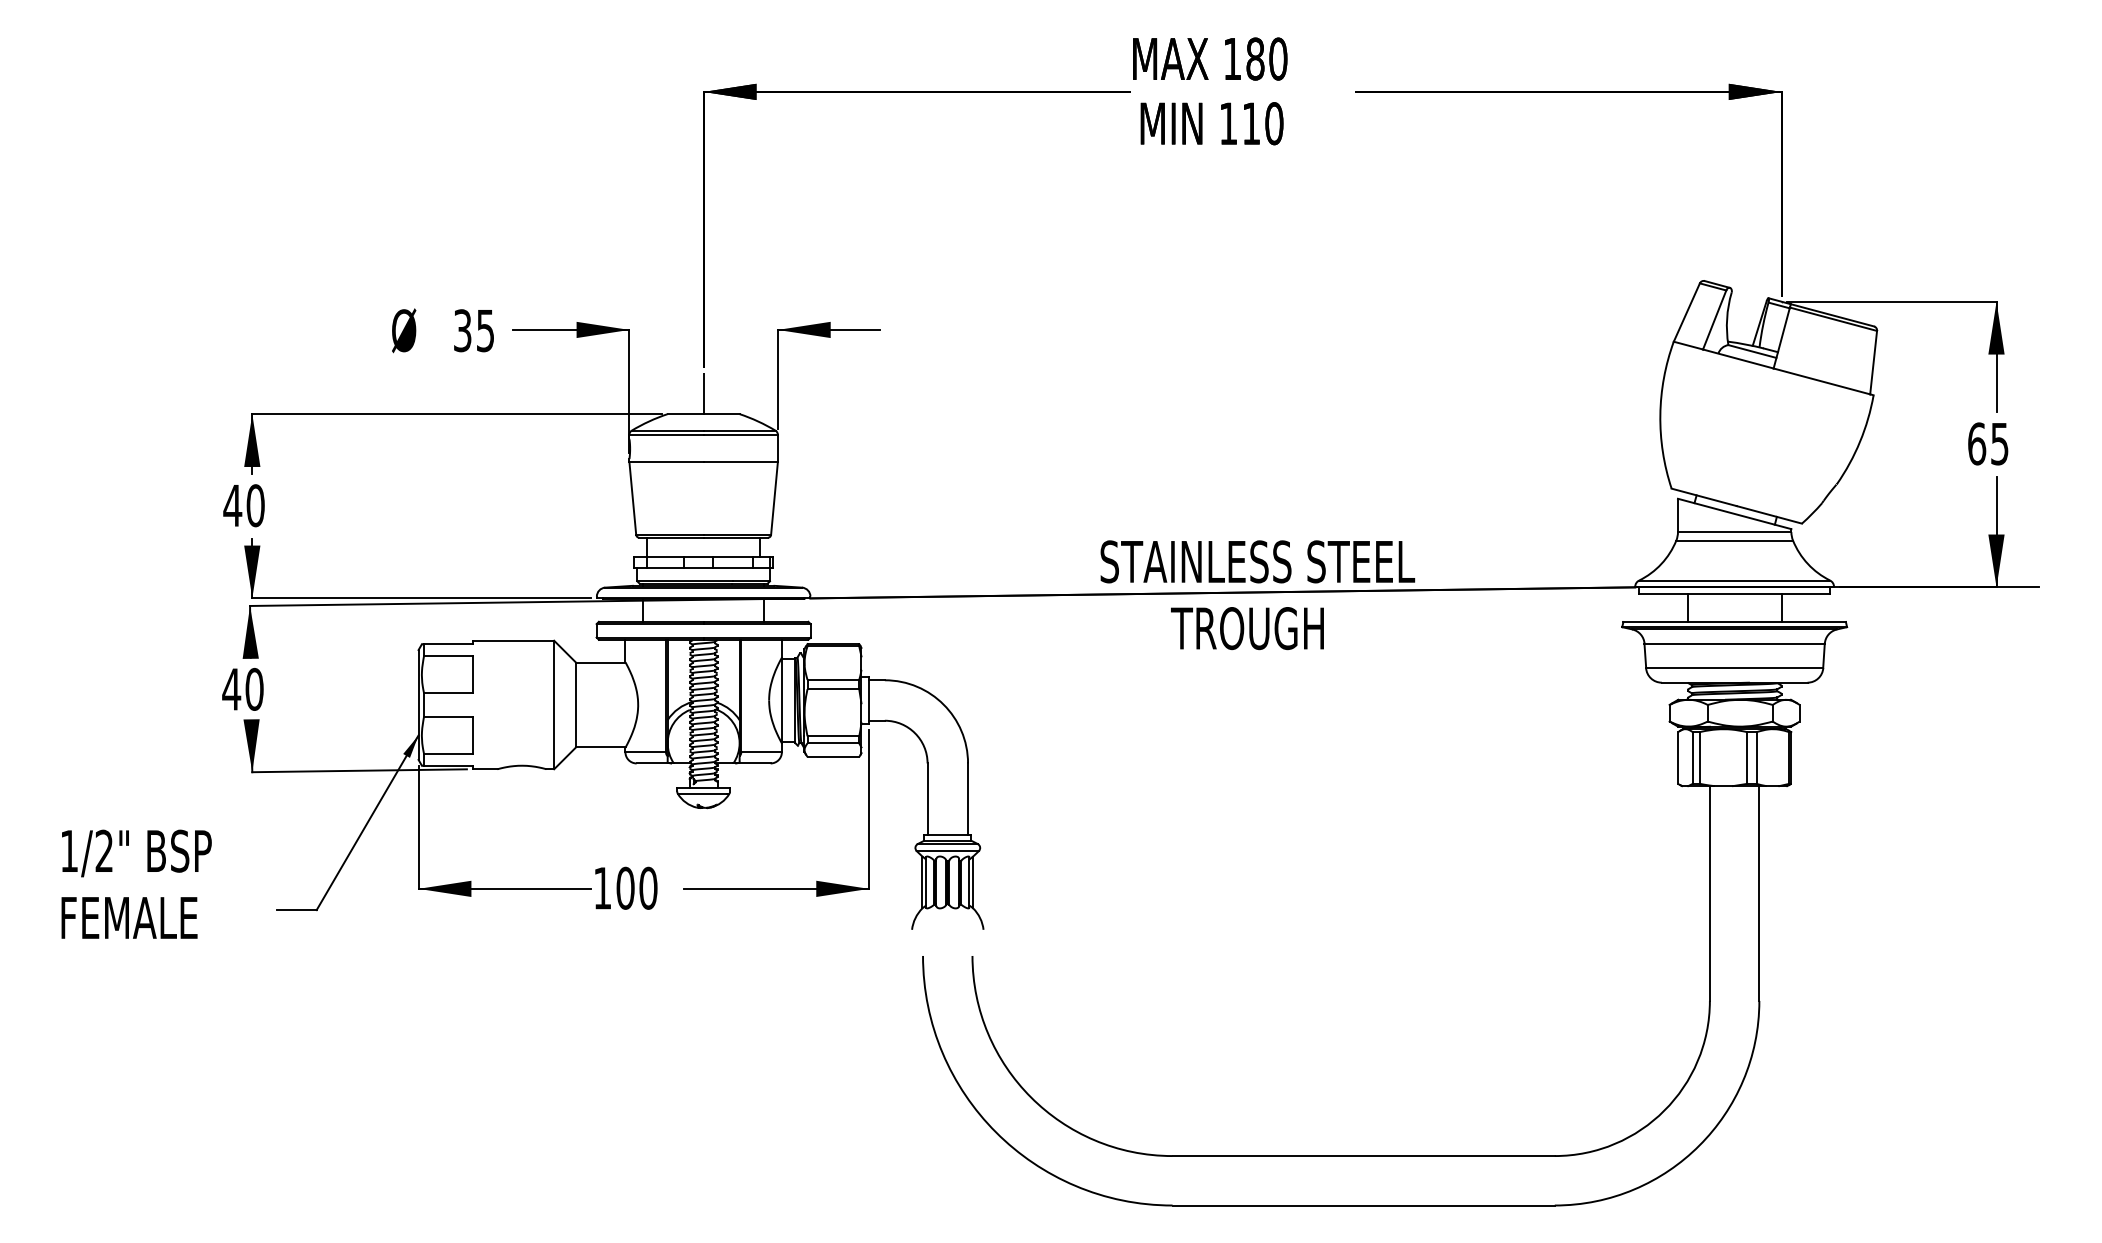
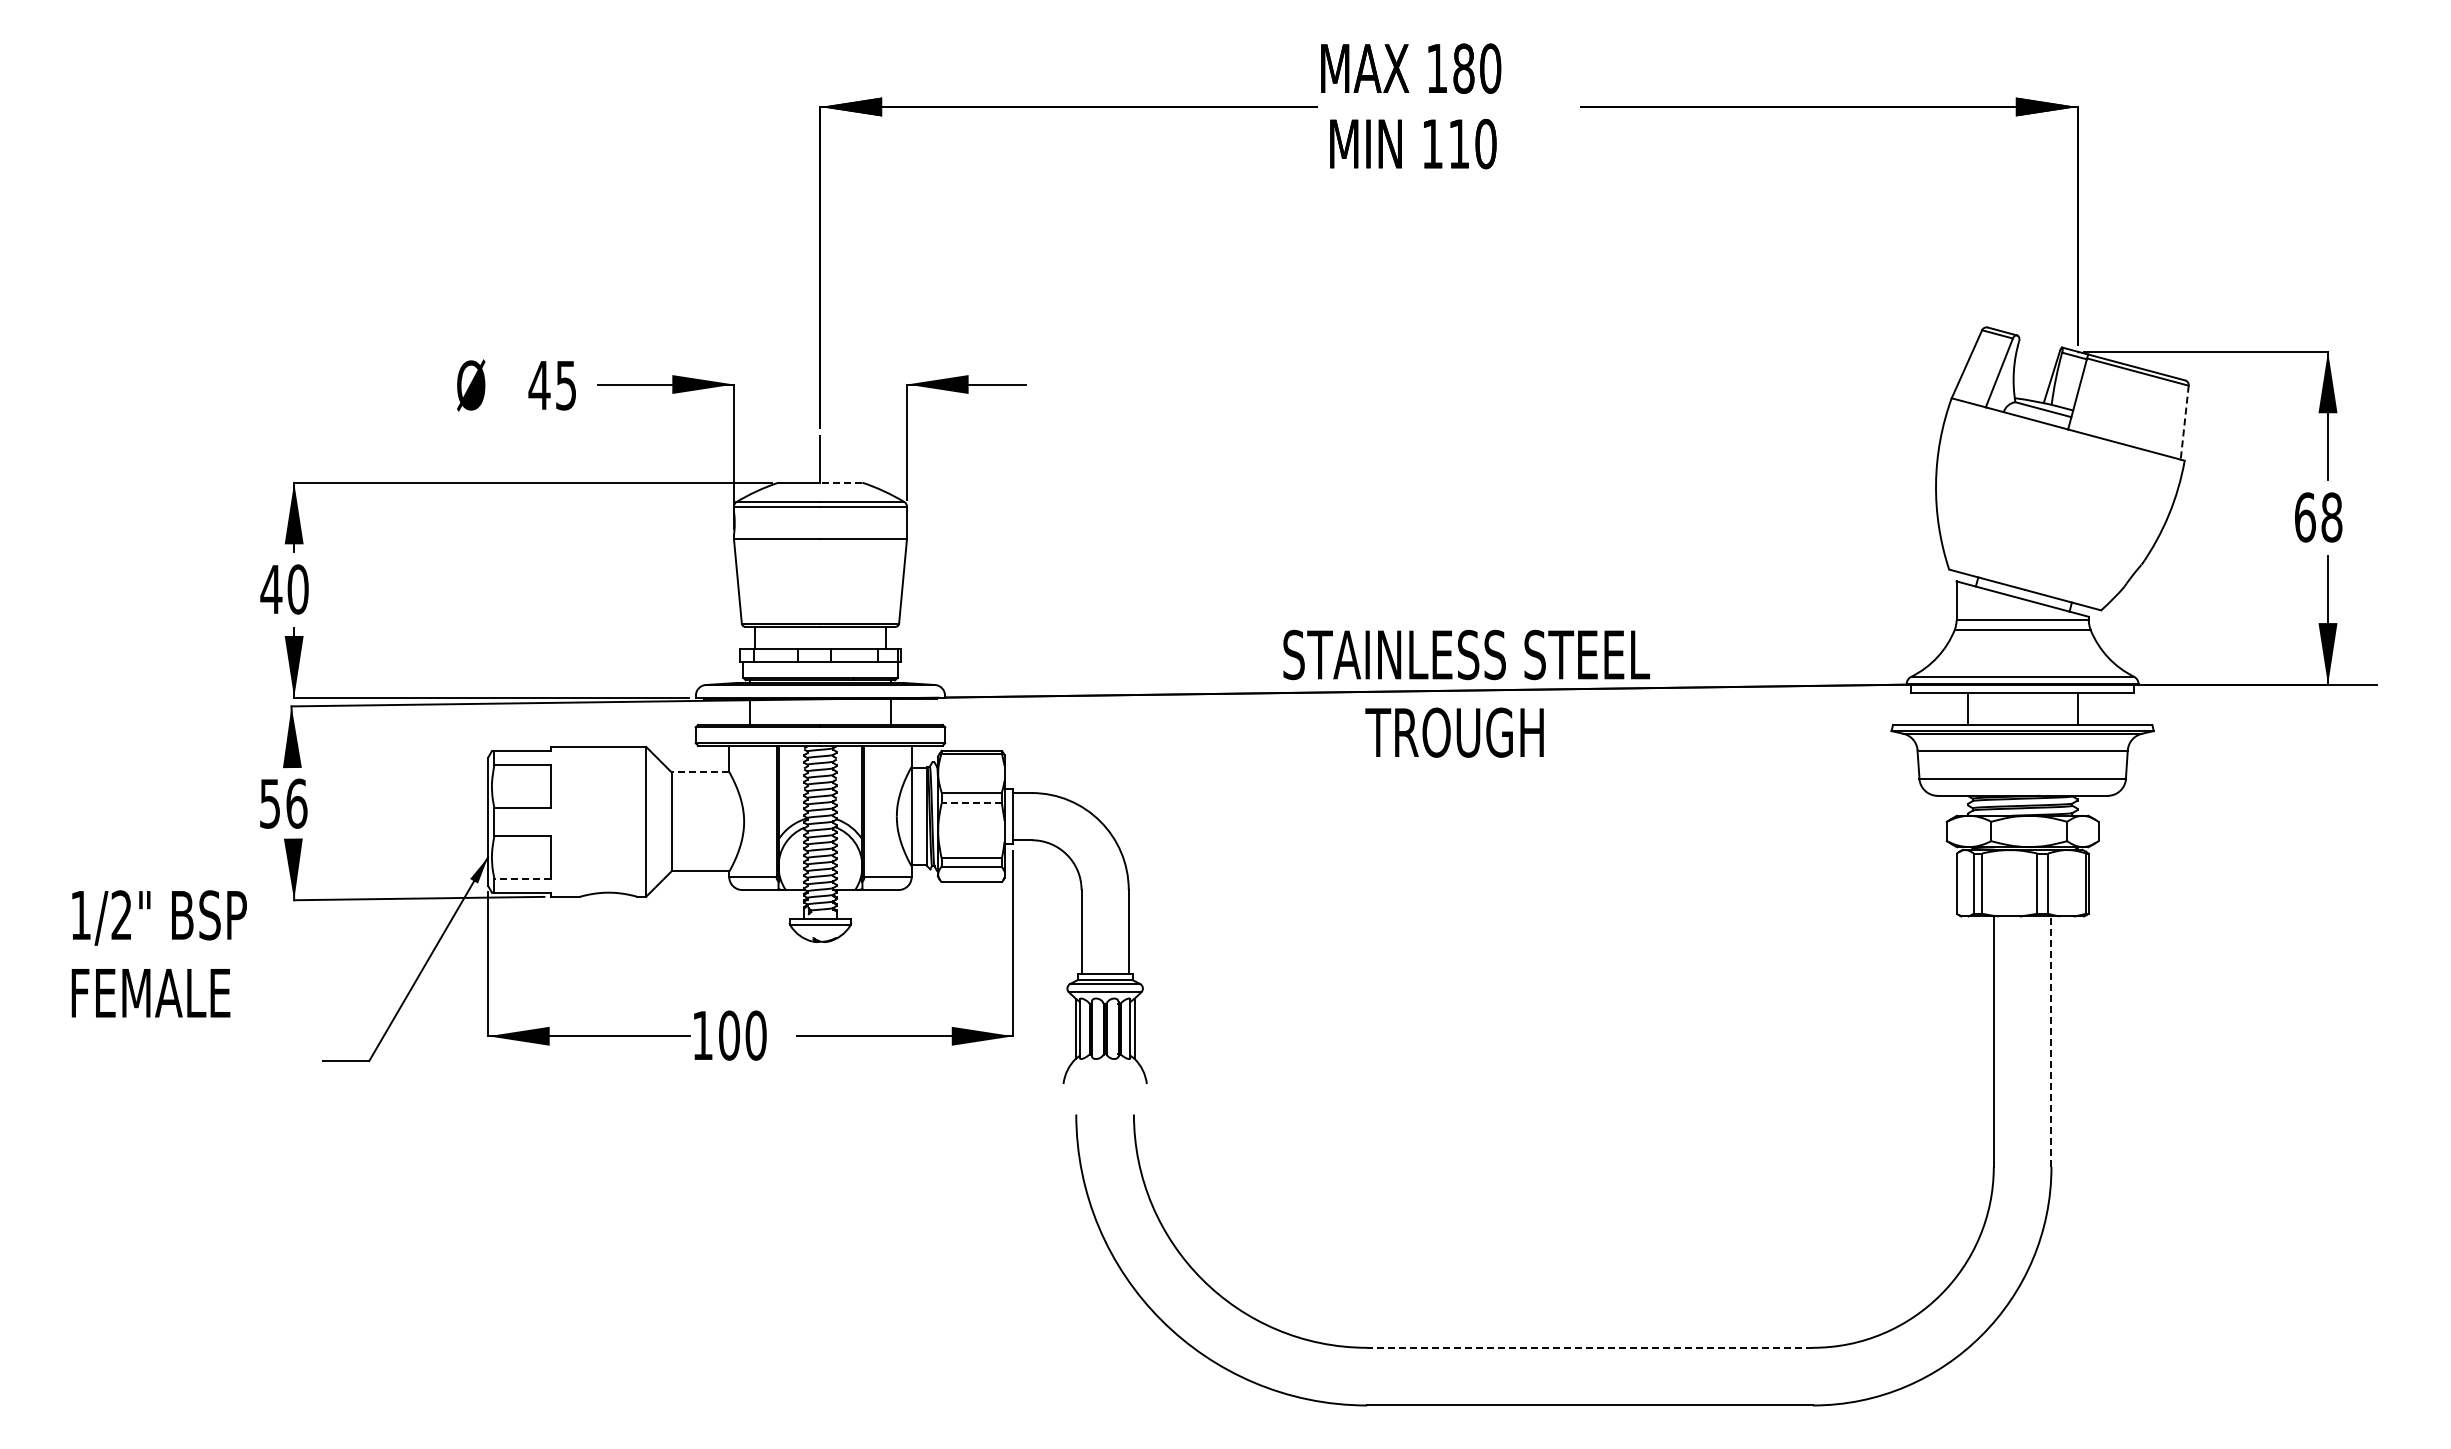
text: (462, 330) -> (539, 385), 35 -> 45
line: (1873, 363) -> (2184, 423), solid -> dashed
line: (721, 413) -> (841, 482), solid -> dashed
text: (1999, 443) -> (2331, 517), 65 -> 68
line: (600, 662) -> (700, 772), solid -> dashed
text: (243, 689) -> (283, 803), 40 -> 56
line: (833, 689) -> (971, 803), solid -> dashed
line: (448, 753) -> (522, 878), solid -> dashed
text: (135, 883) -> (158, 953), moved
line: (1759, 893) -> (2051, 1041), solid -> dashed
line: (1364, 1155) -> (1590, 1347), solid -> dashed

